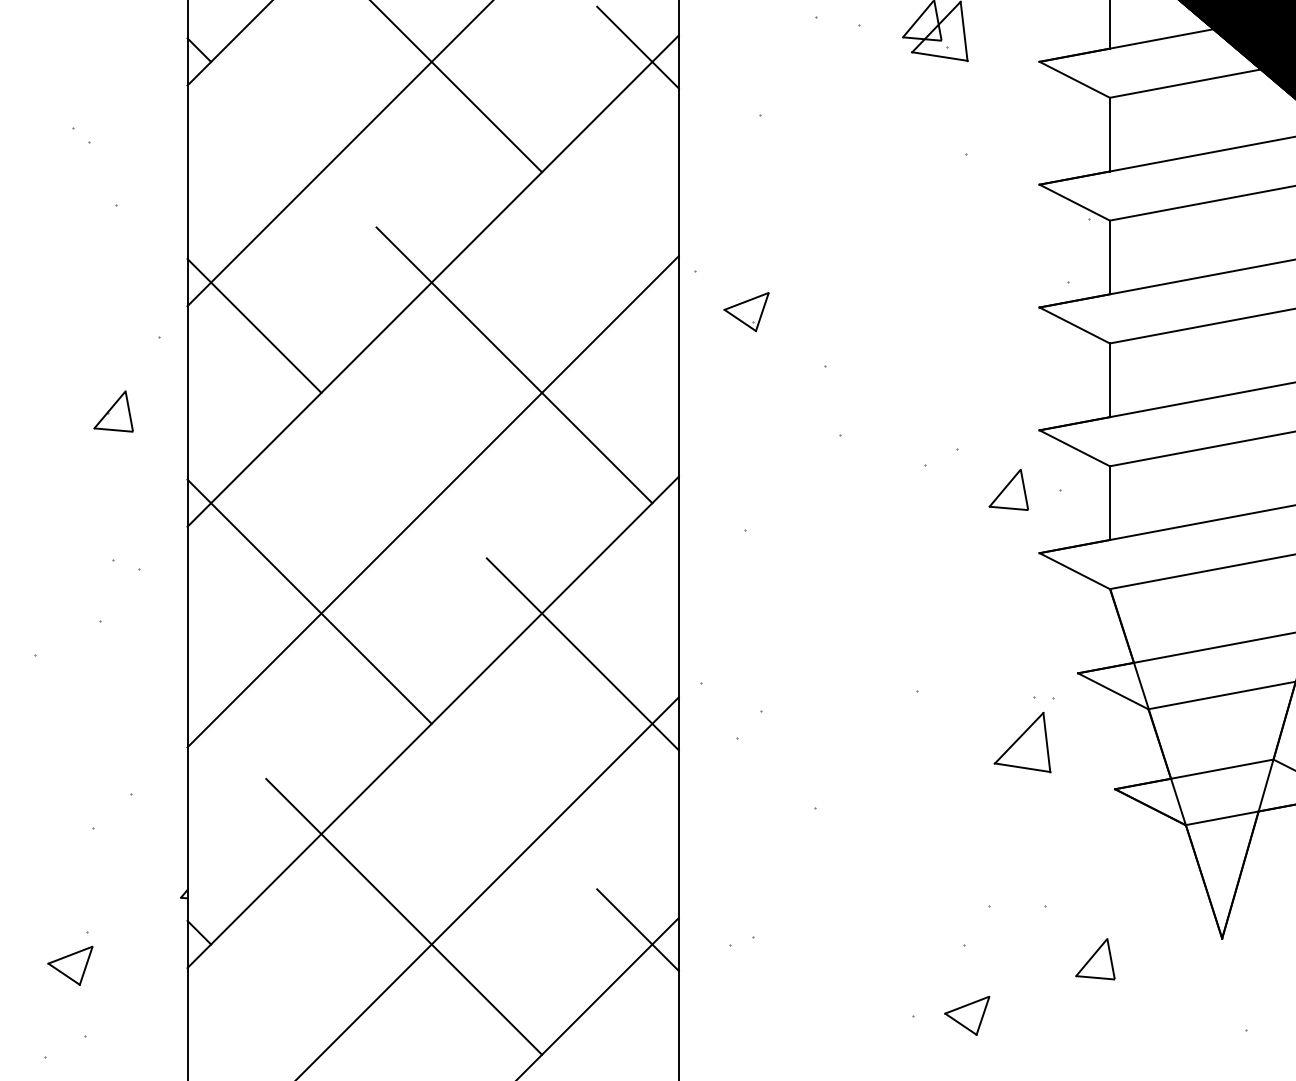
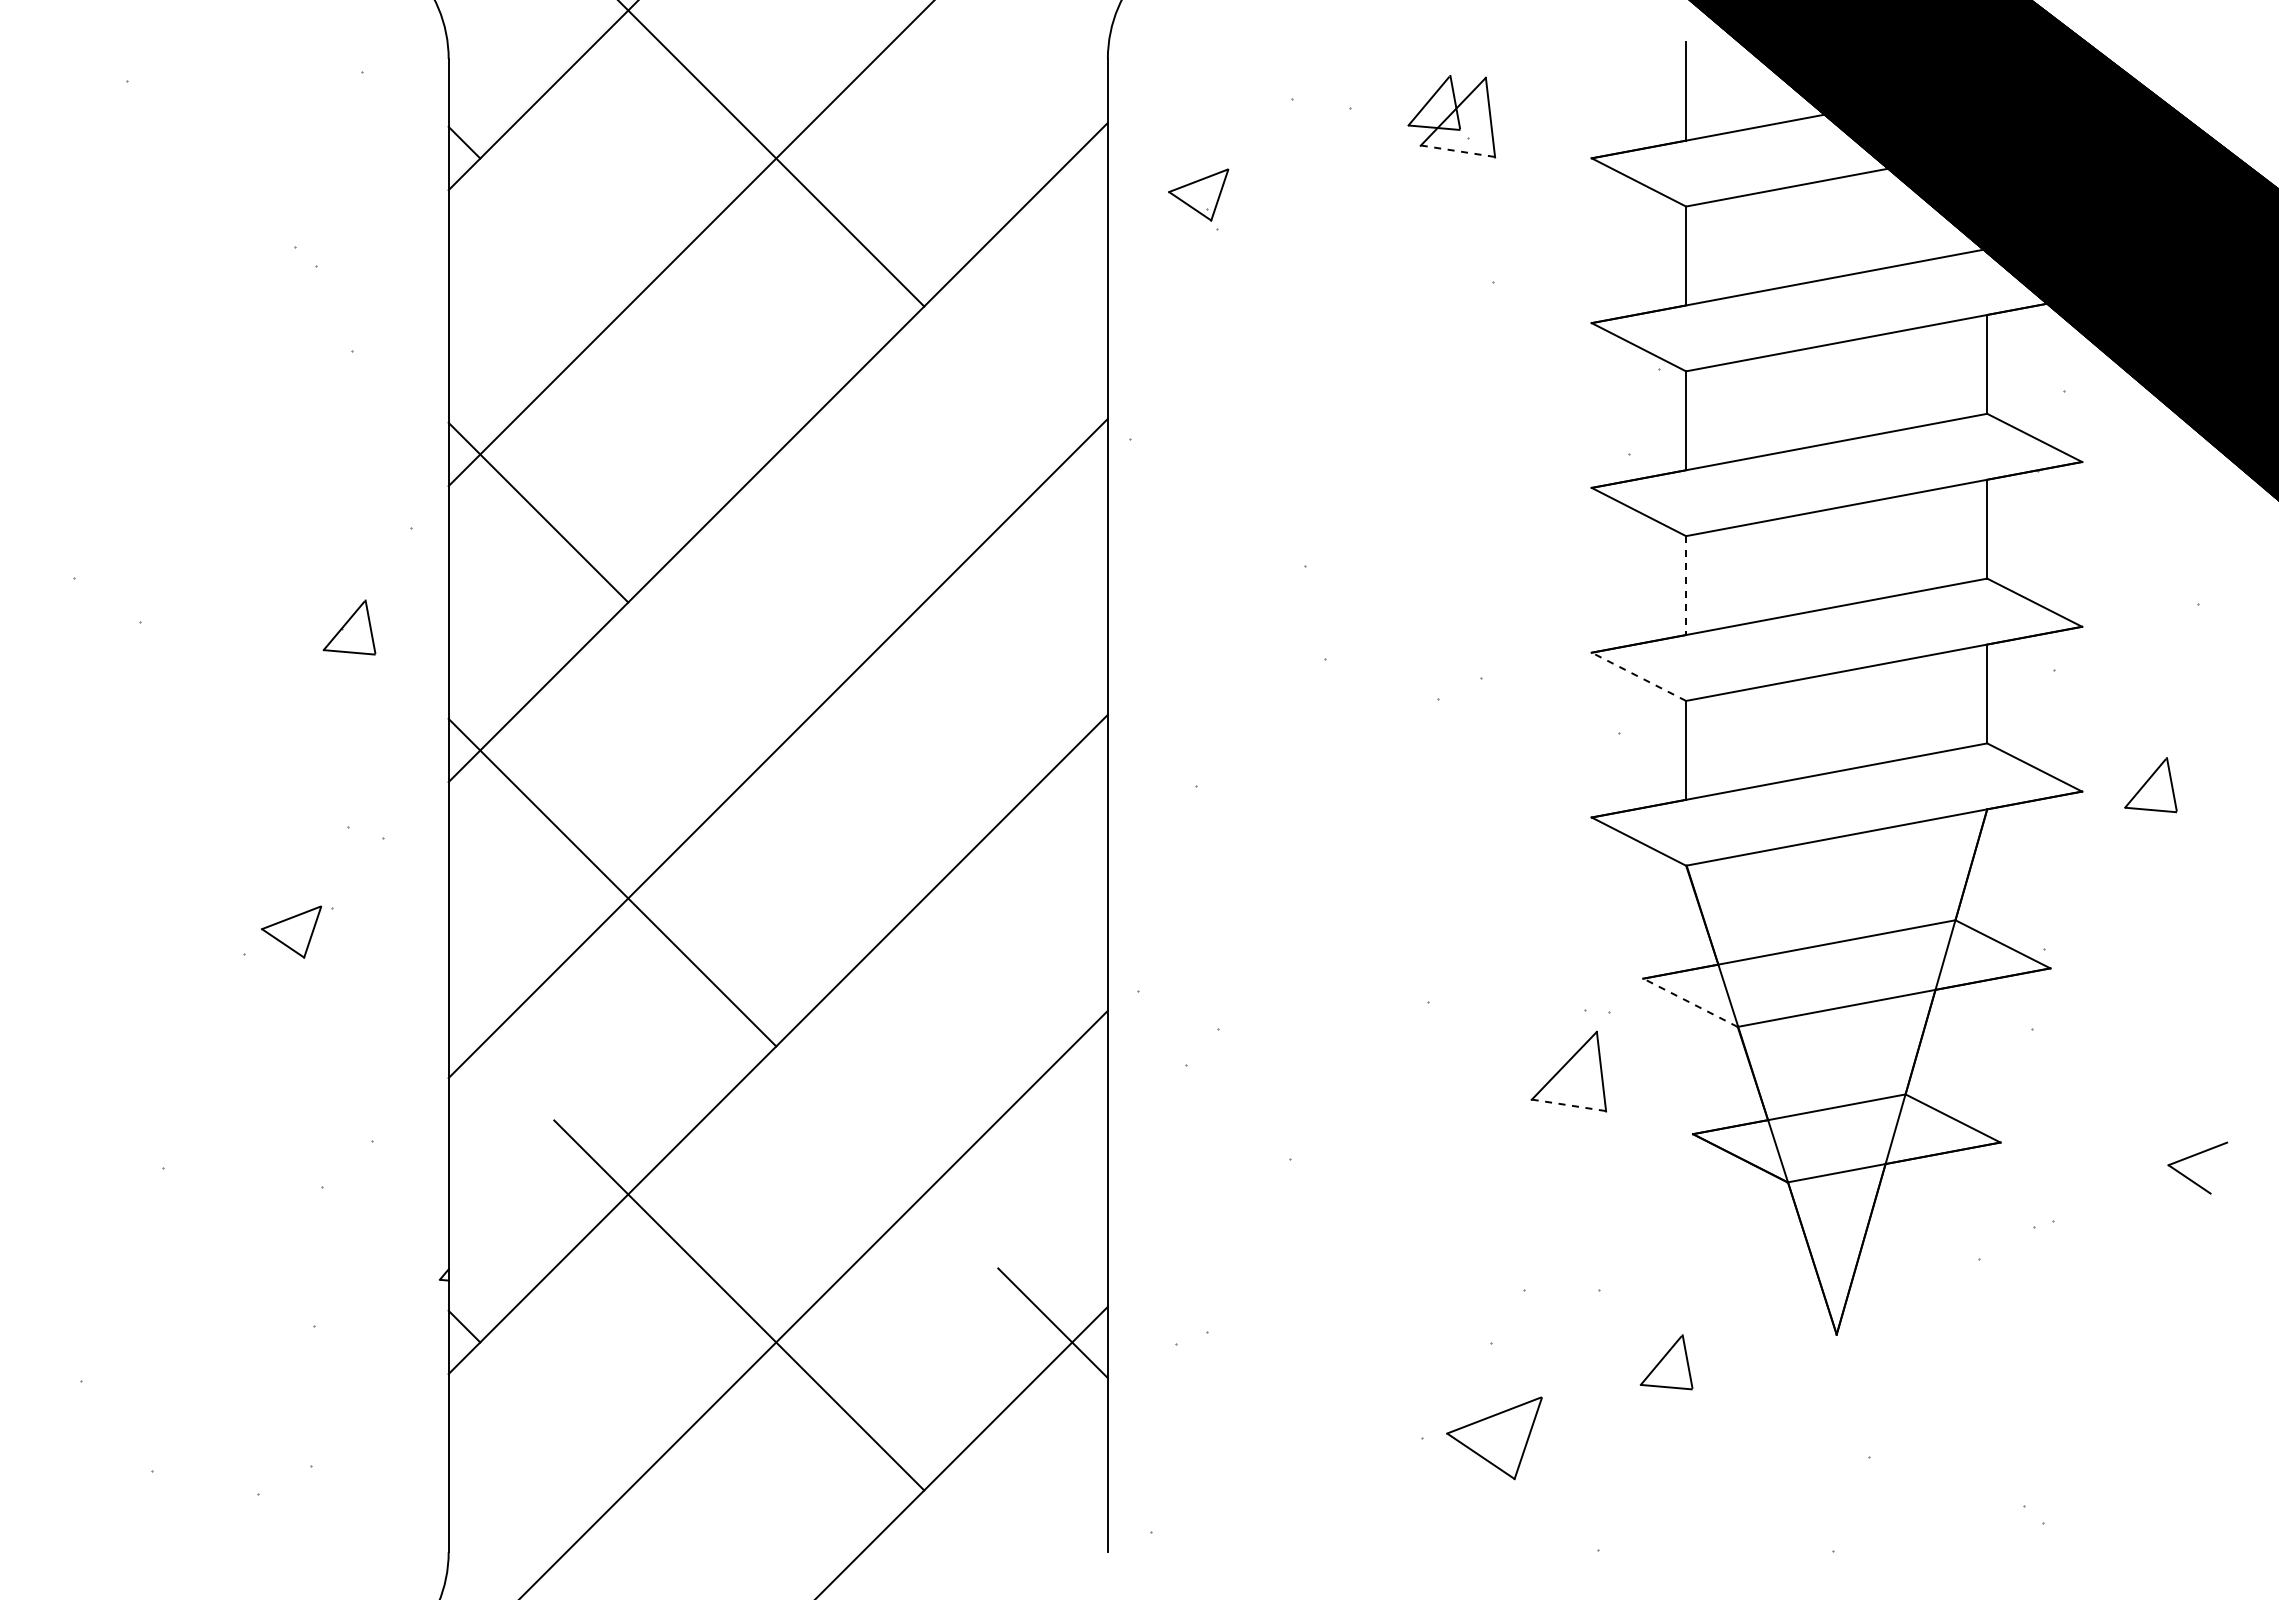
line: (637, 47) -> (1052, 139), removed
line: (939, 56) -> (1457, 151), solid -> dashed
part: (746, 311) -> (1198, 194), moved
line: (514, 365) -> (887, 565), removed
line: (1110, 380) -> (1686, 586), solid -> dashed
line: (1074, 448) -> (1638, 676), solid -> dashed
part: (1008, 489) -> (1550, 732), removed
line: (582, 654) -> (978, 953), removed
line: (1113, 691) -> (1690, 1002), solid -> dashed
line: (1022, 767) -> (1568, 1105), solid -> dashed
part: (70, 965) -> (291, 931), moved
part: (967, 1015) -> (1494, 1437), size x1.6

